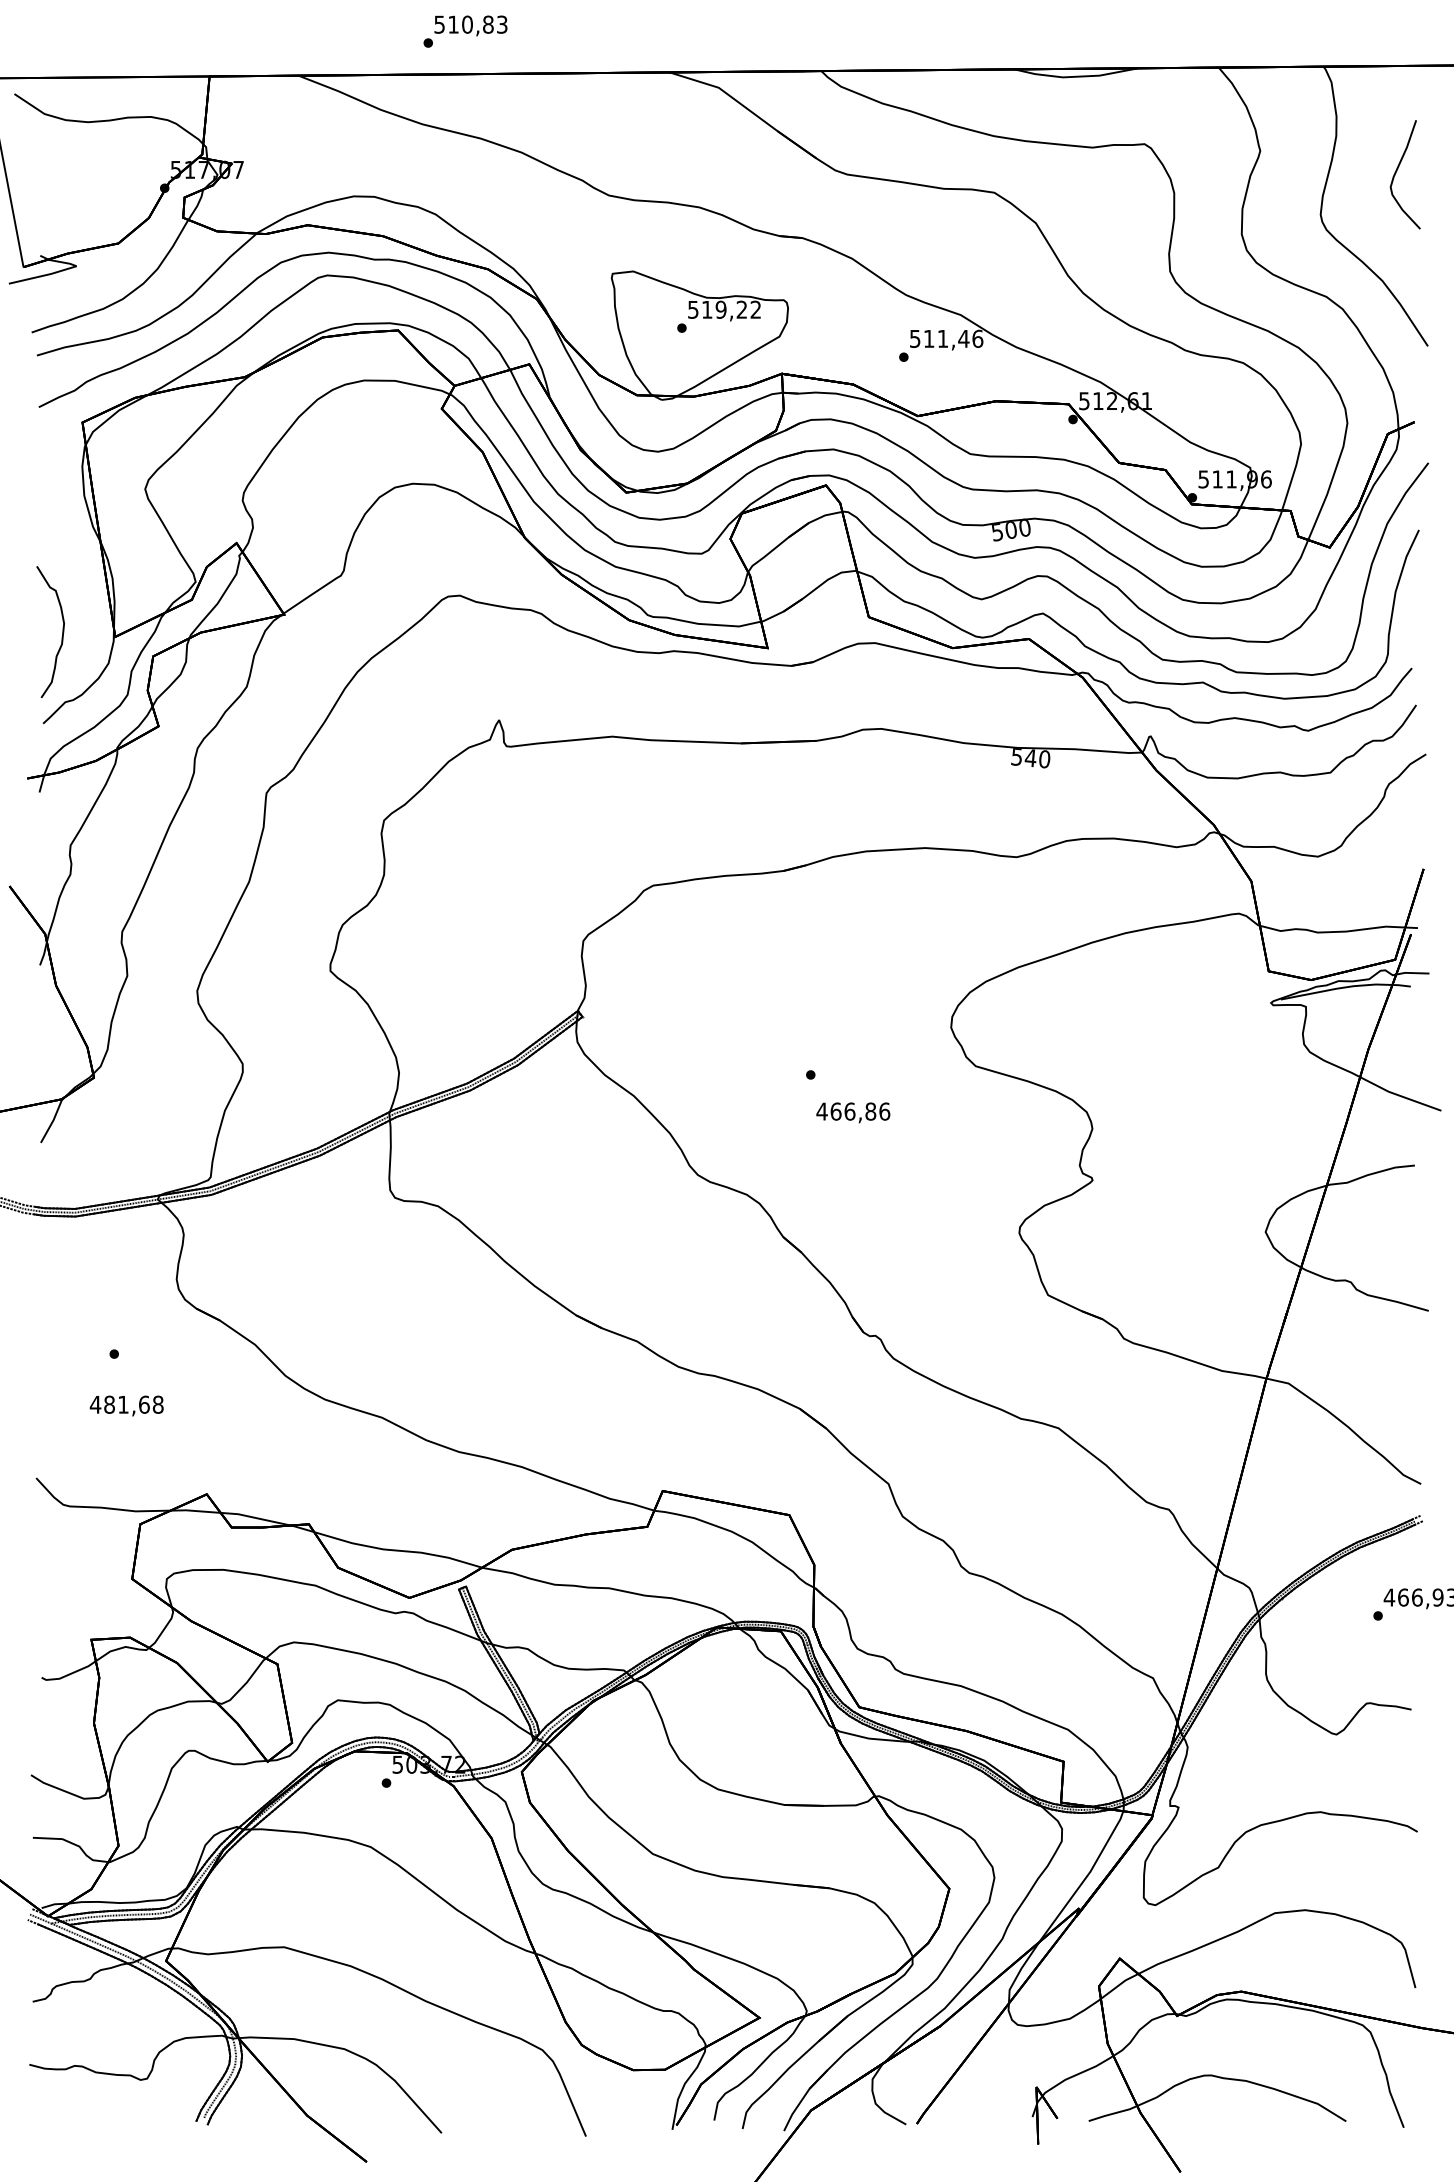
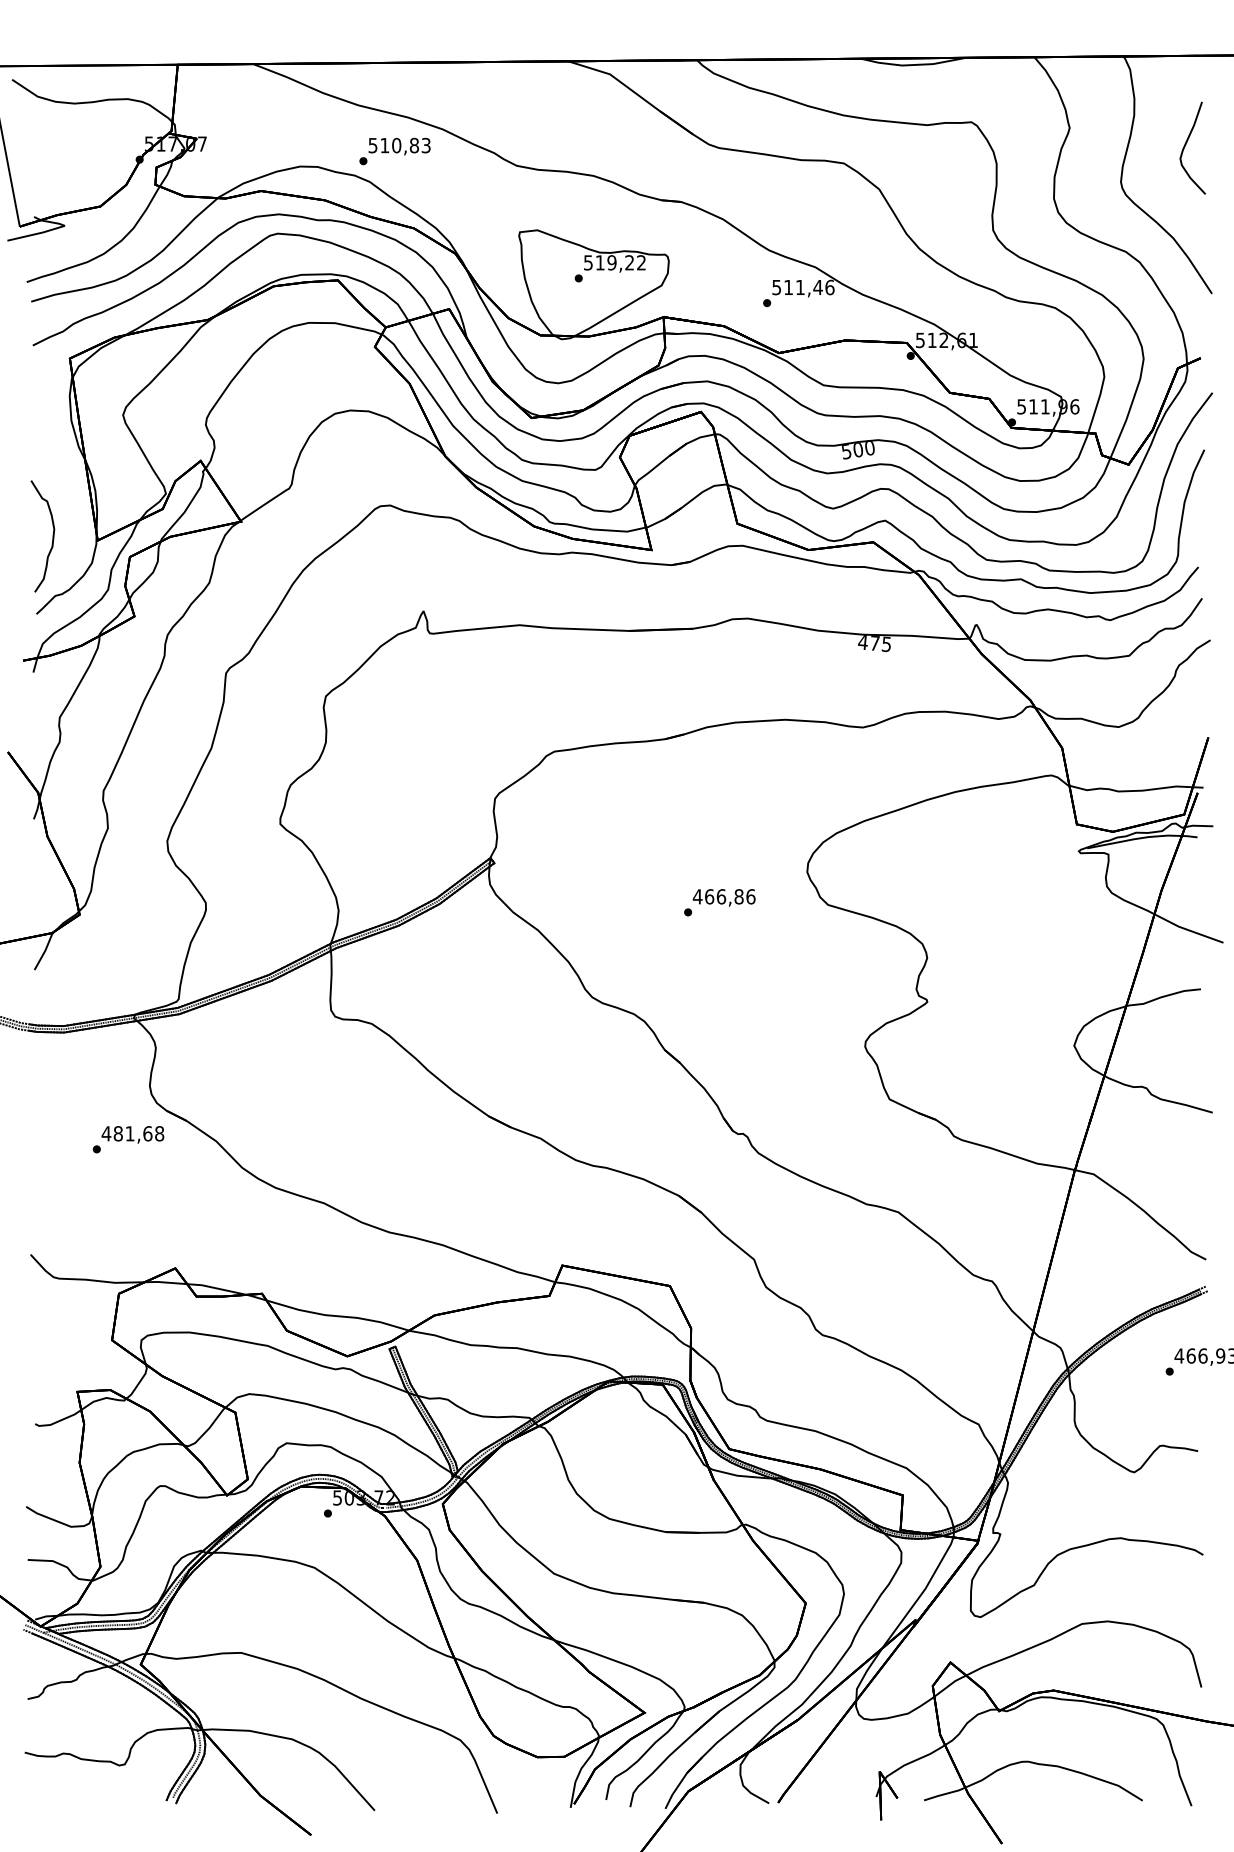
text: (465, 31) -> (395, 151), moved
text: (1030, 758) -> (874, 643), 540 -> 475
text: (853, 1112) -> (724, 897), moved
text: (126, 1405) -> (132, 1134), moved

